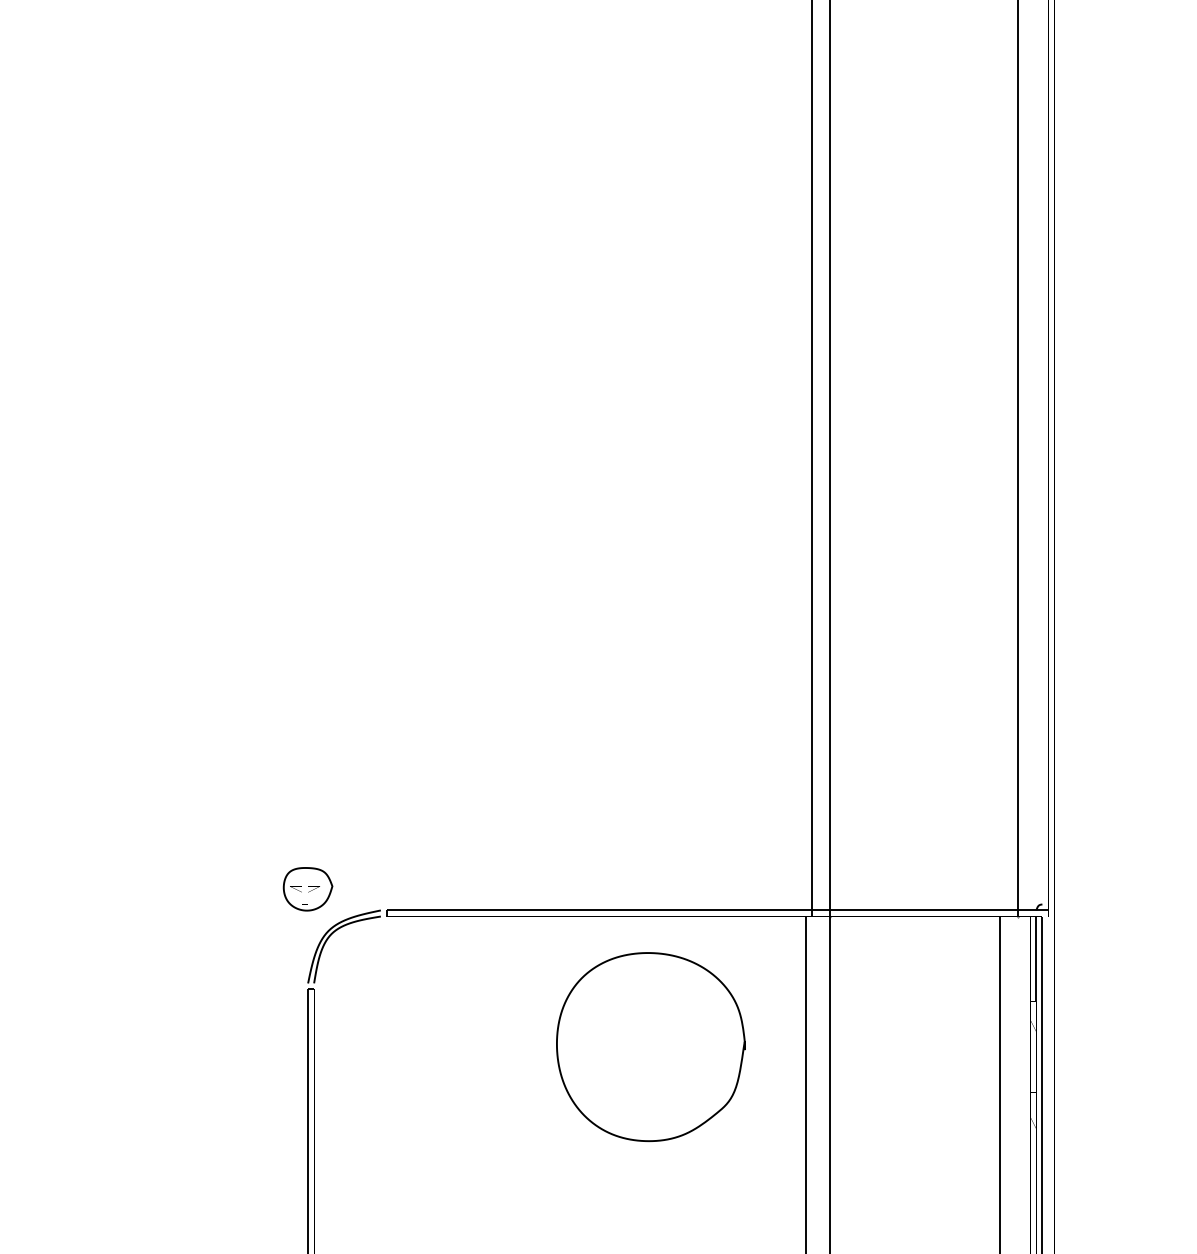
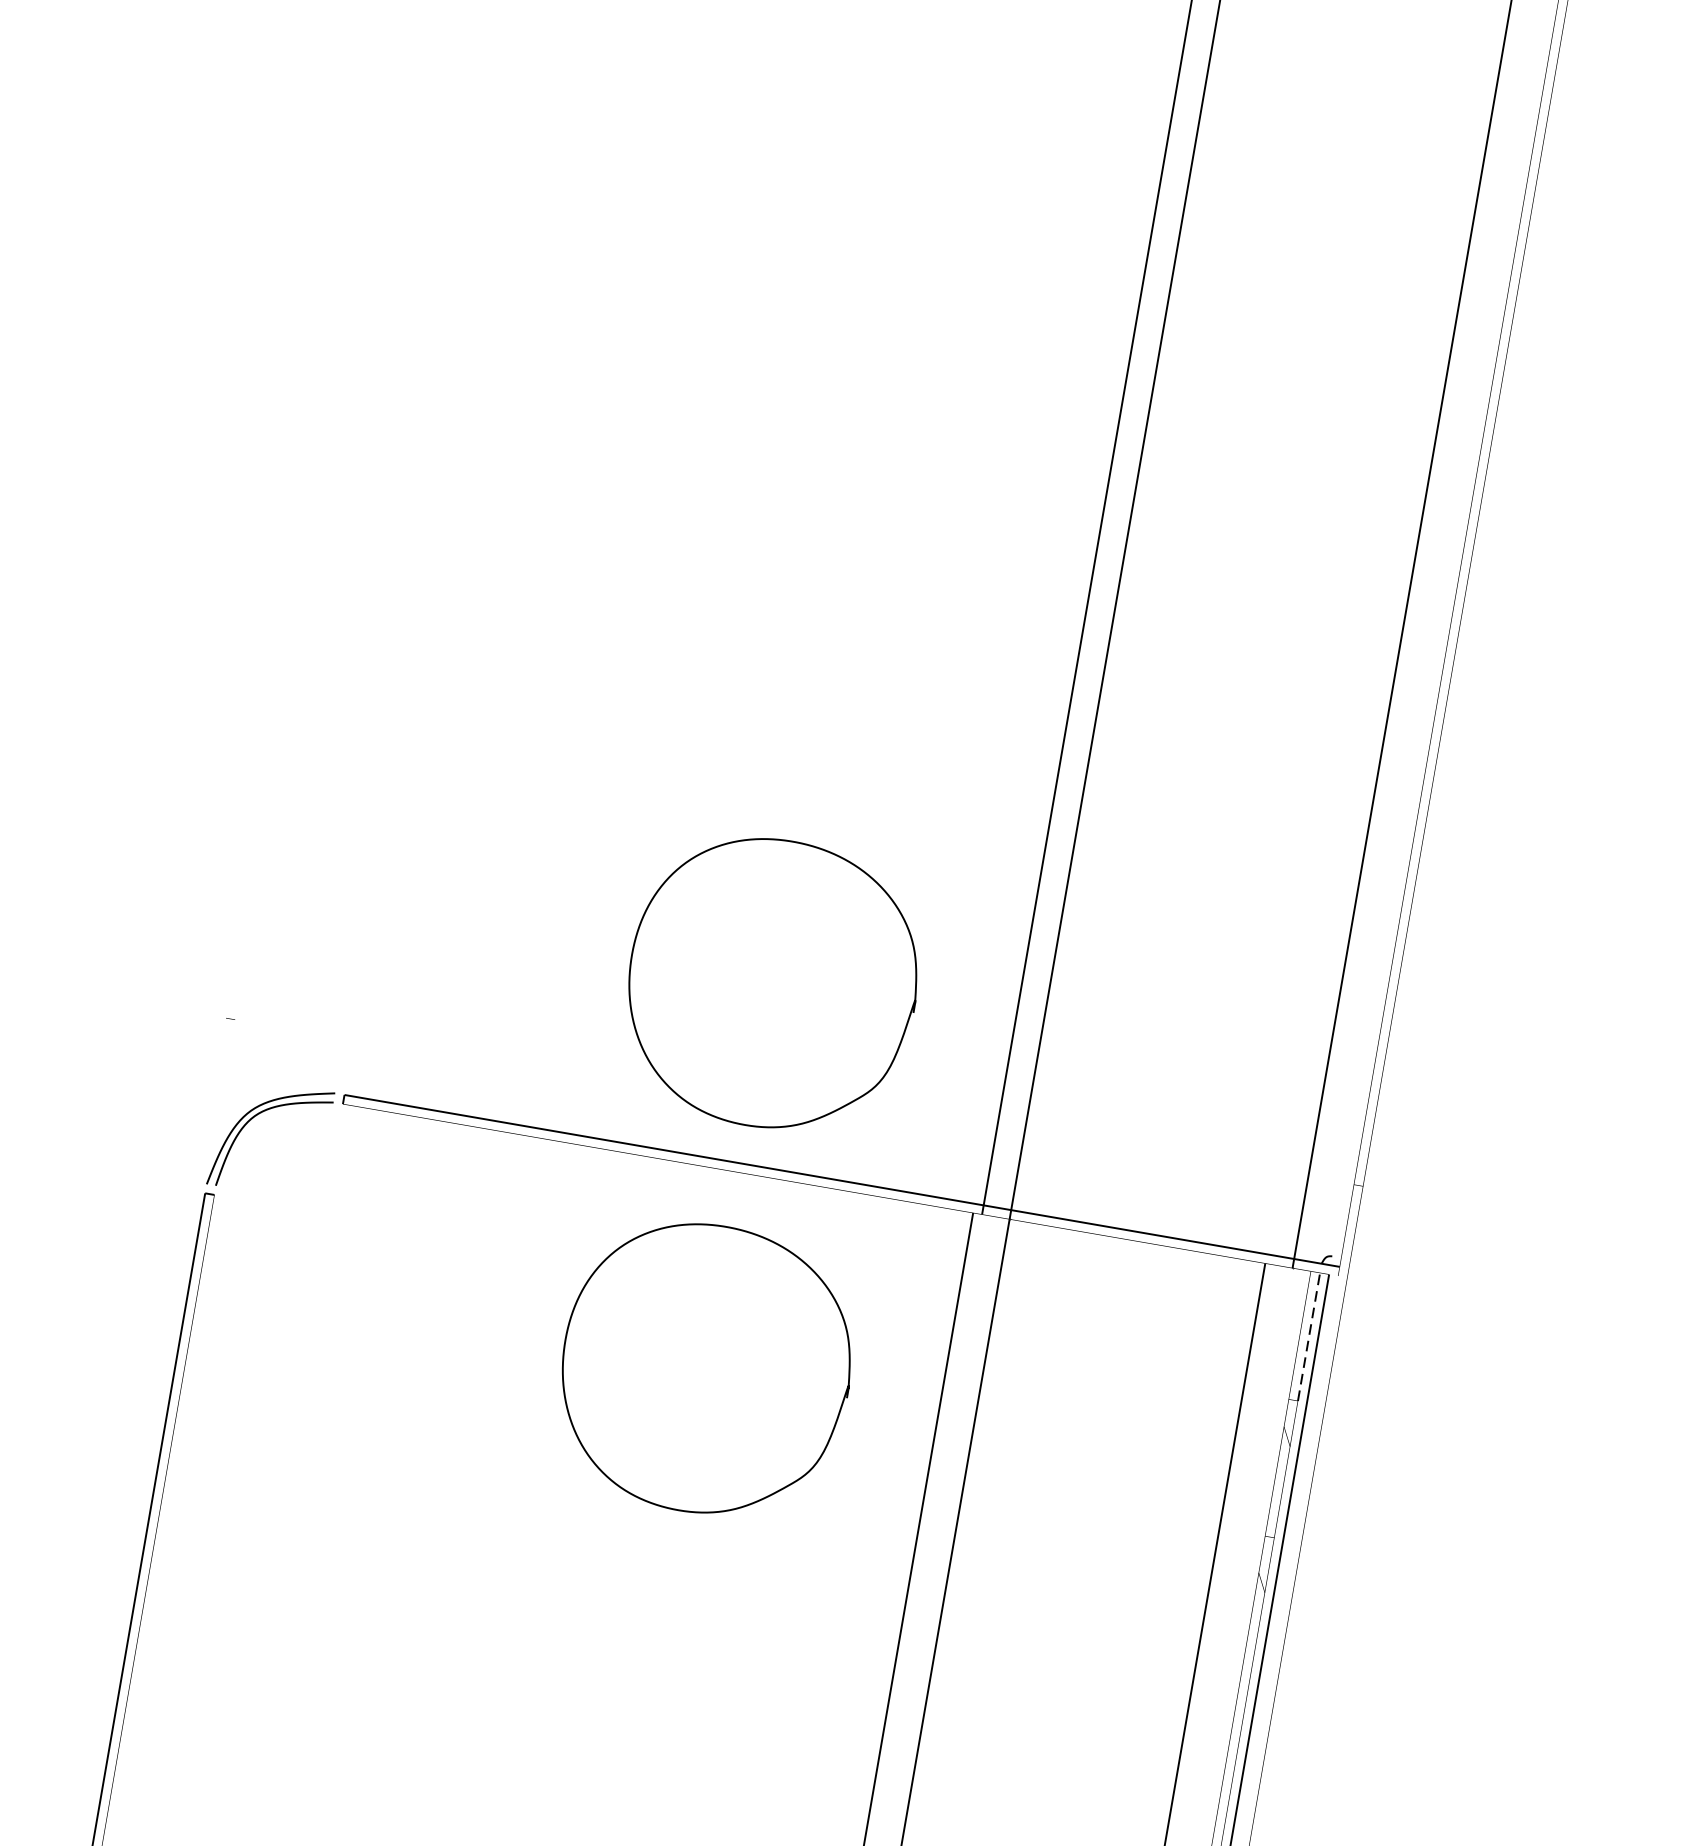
curve: (740, 805) -> (903, 1028), added
part: (307, 889) -> (230, 1042), removed
line: (1036, 958) -> (1309, 1336), solid -> dashed

